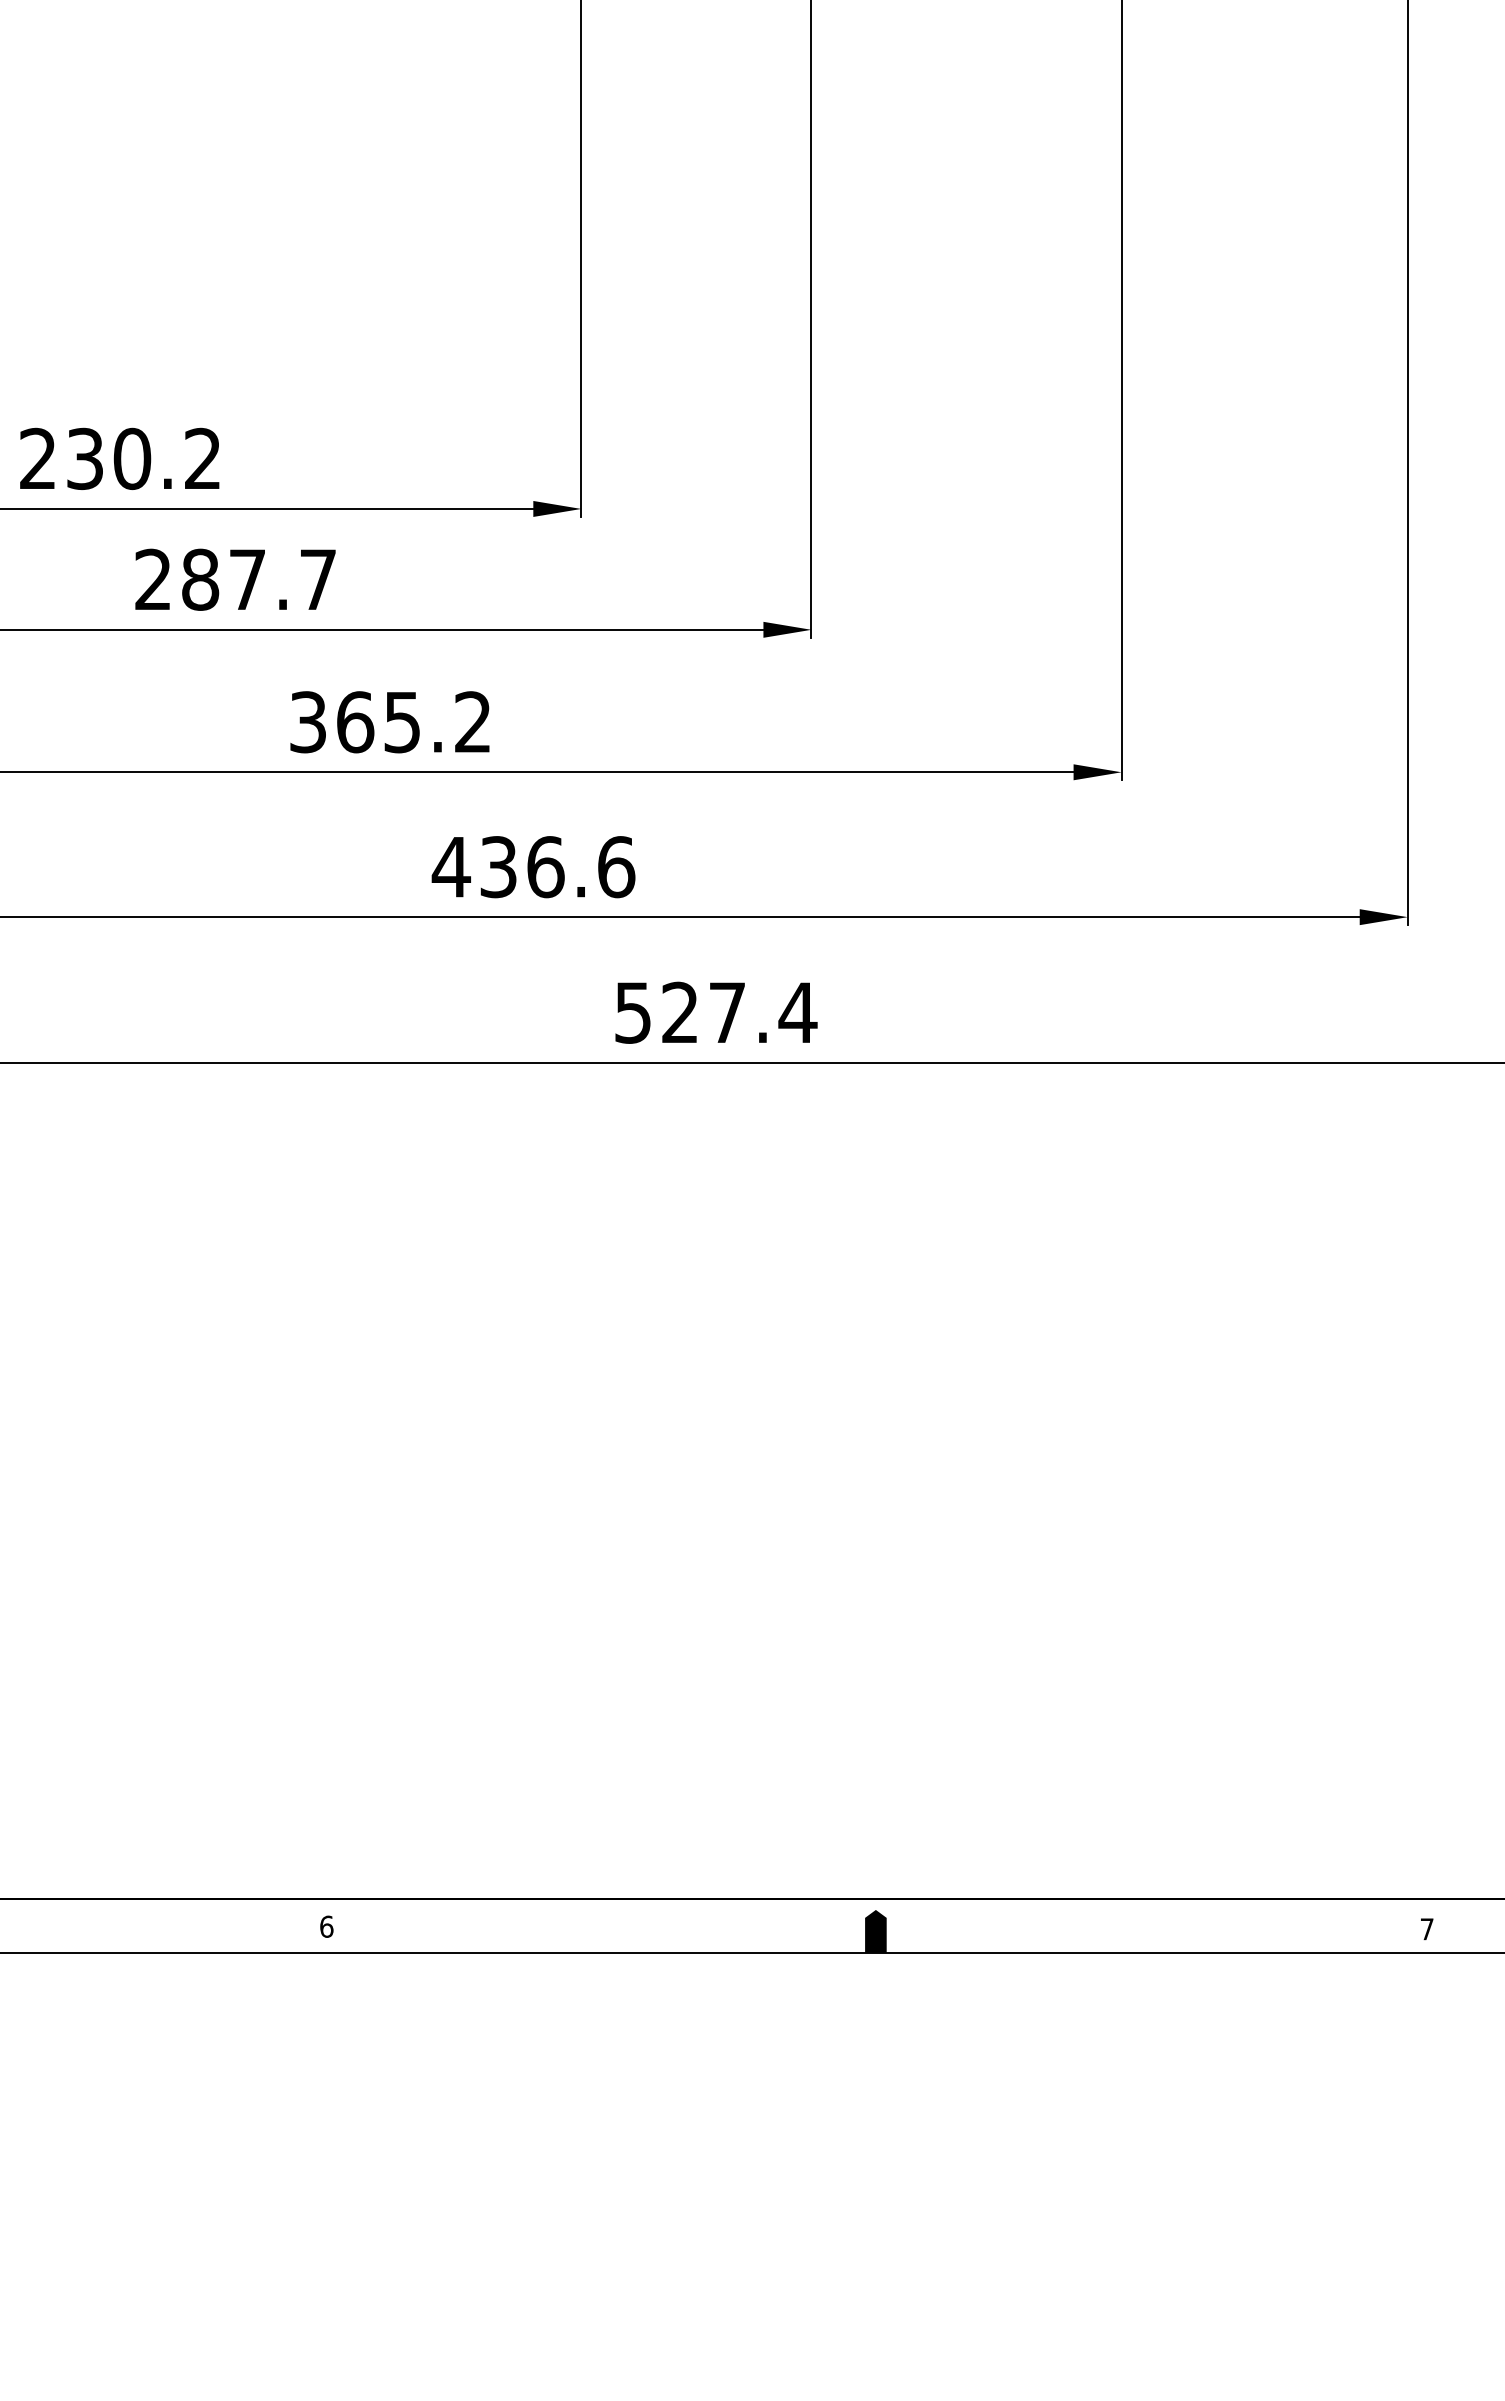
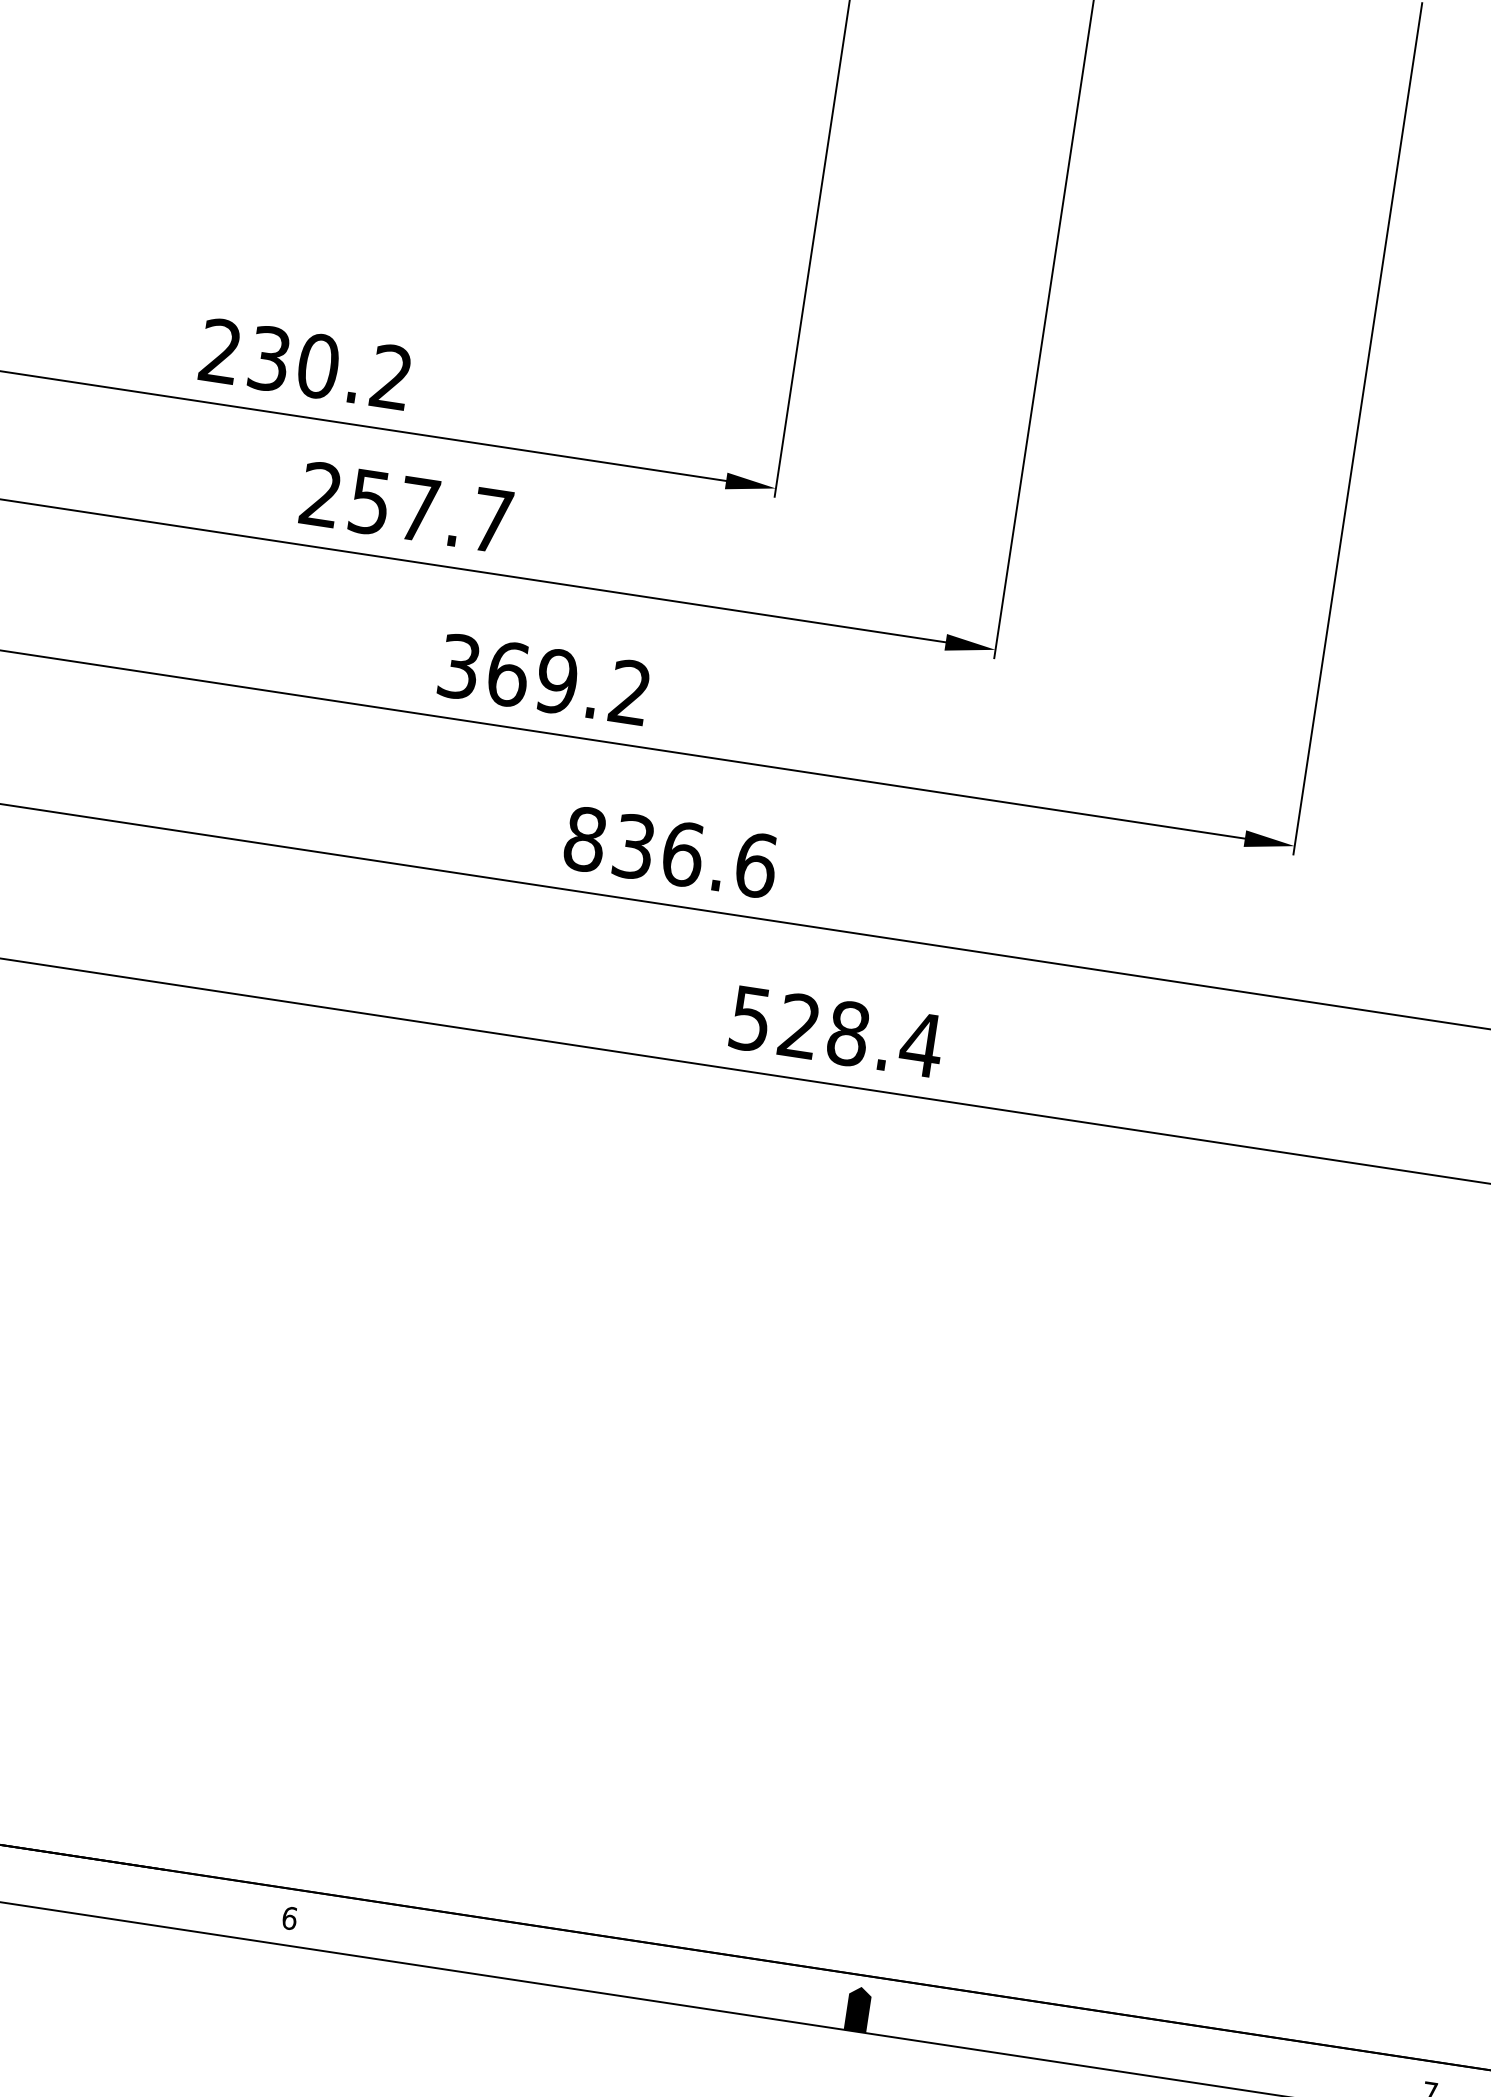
text: (200, 579) -> (370, 501), 287.7 -> 257.7
text: (401, 722) -> (556, 681), 365.2 -> 369.2
text: (451, 867) -> (585, 839), 436.6 -> 836.6
text: (727, 1012) -> (848, 1033), 527.4 -> 528.4

